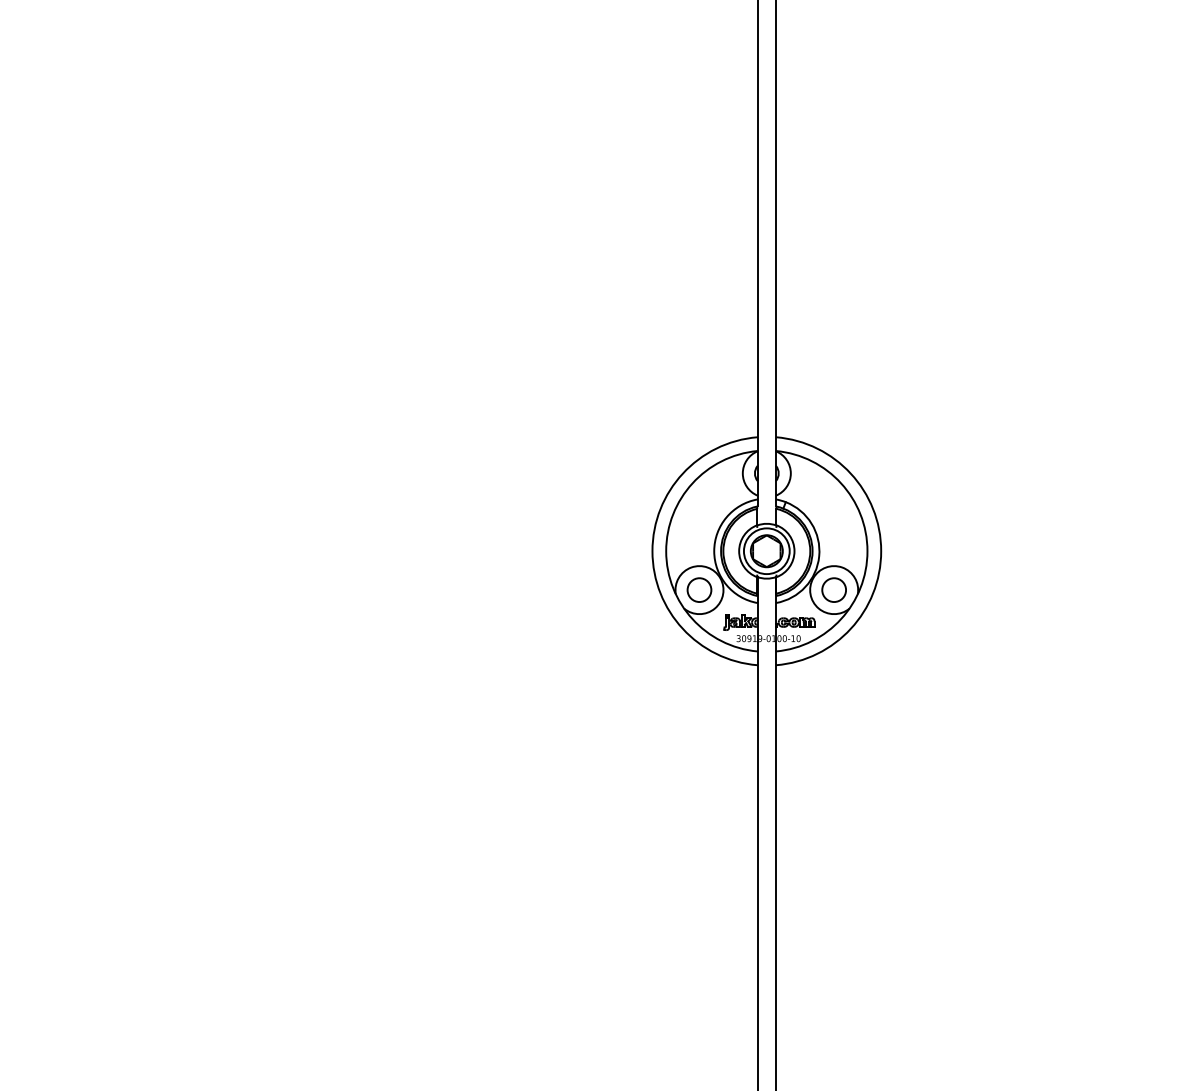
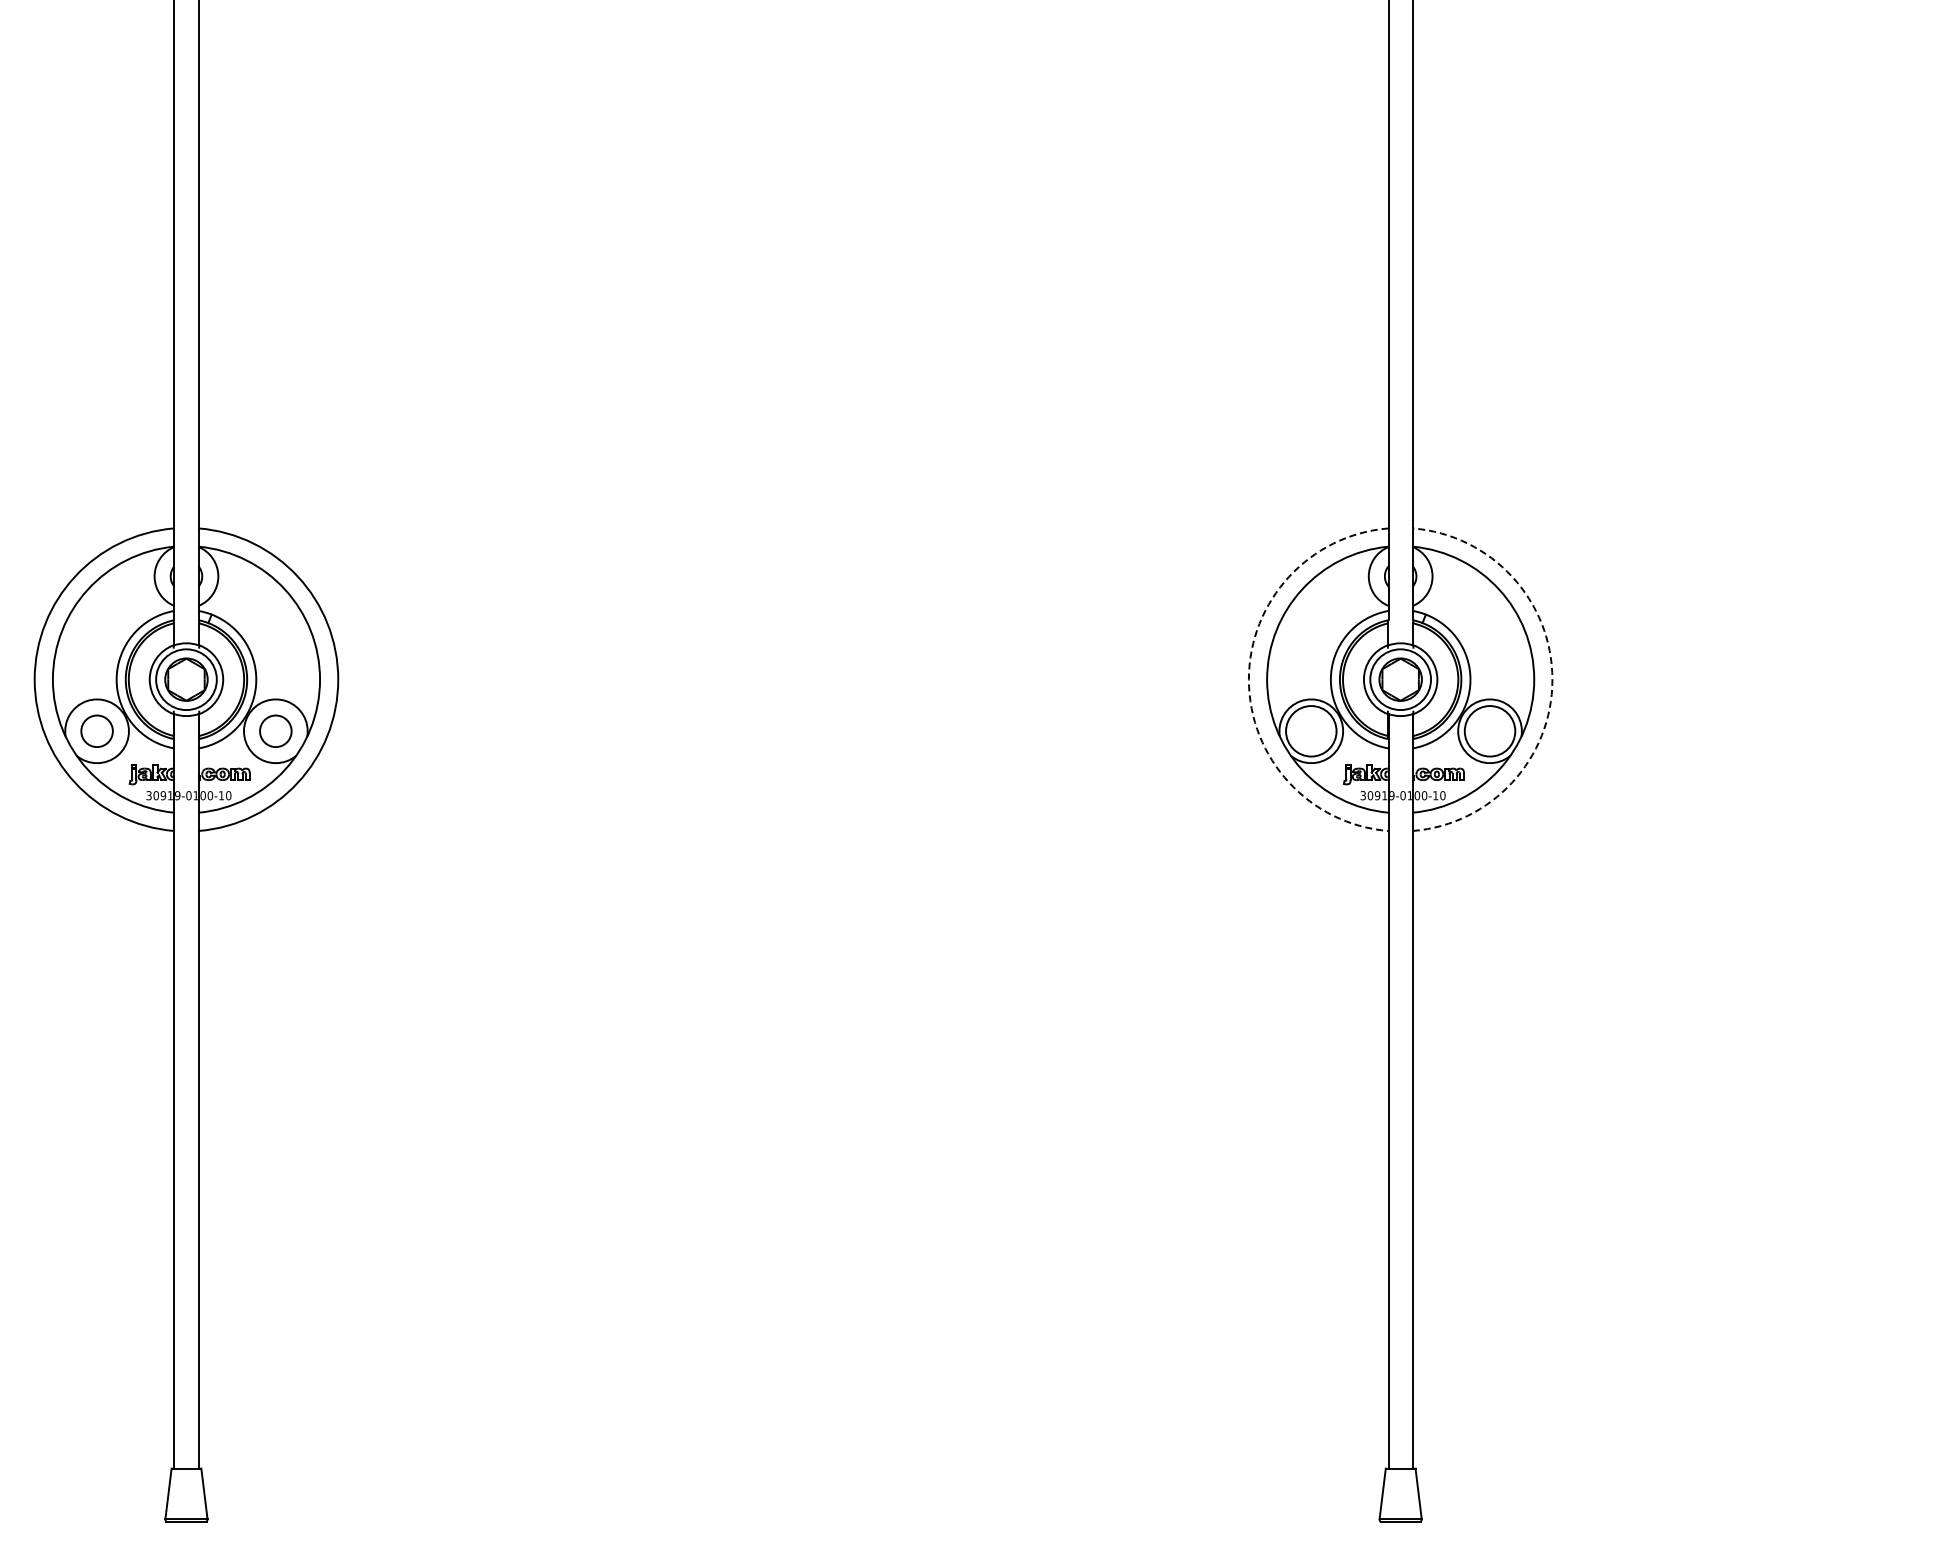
arc: (652, 551) -> (1248, 679), solid -> dashed
arc: (881, 551) -> (1552, 679), solid -> dashed
circle: (699, 590) -> (1311, 731), size x1.6
circle: (833, 590) -> (1489, 731), size x1.6

